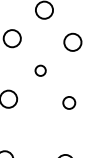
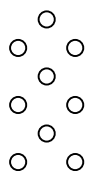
circle: (40, 70) -> (46, 76), size x1.67
circle: (69, 102) -> (75, 104), size x1.43
circle: (36, 131) -> (46, 133), added

